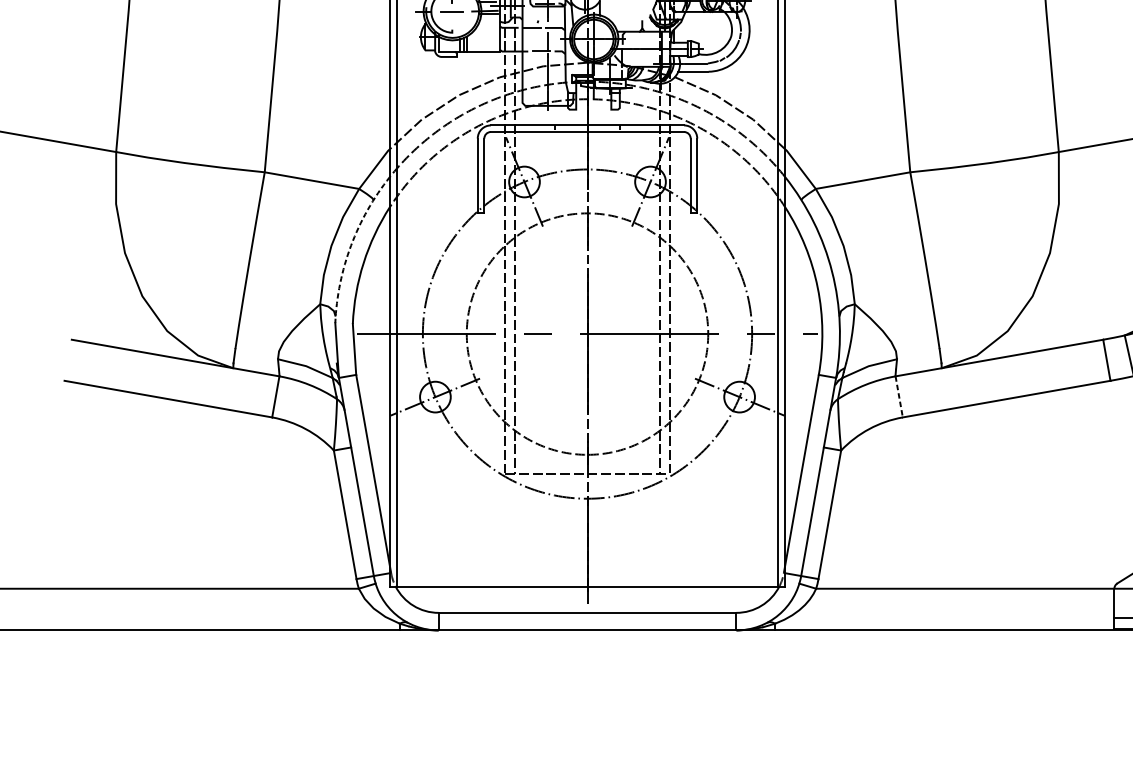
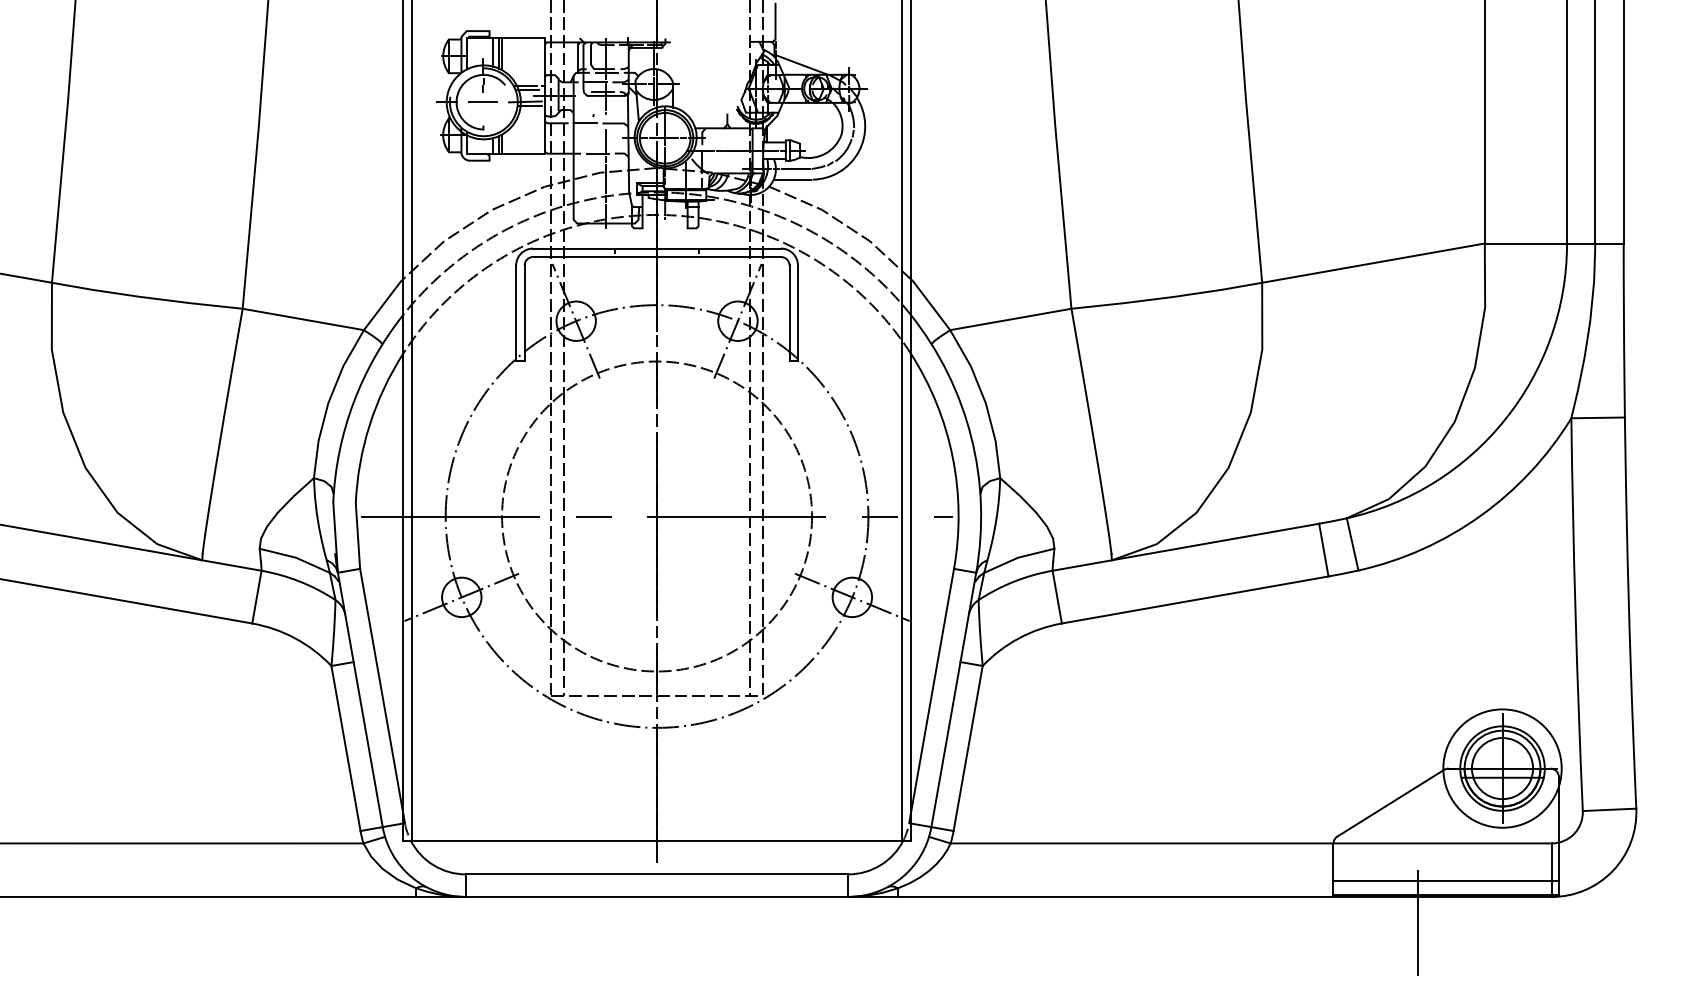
arc: (351, 246) -> (353, 403), dashed -> solid
line: (899, 397) -> (1057, 597), dashed -> solid

